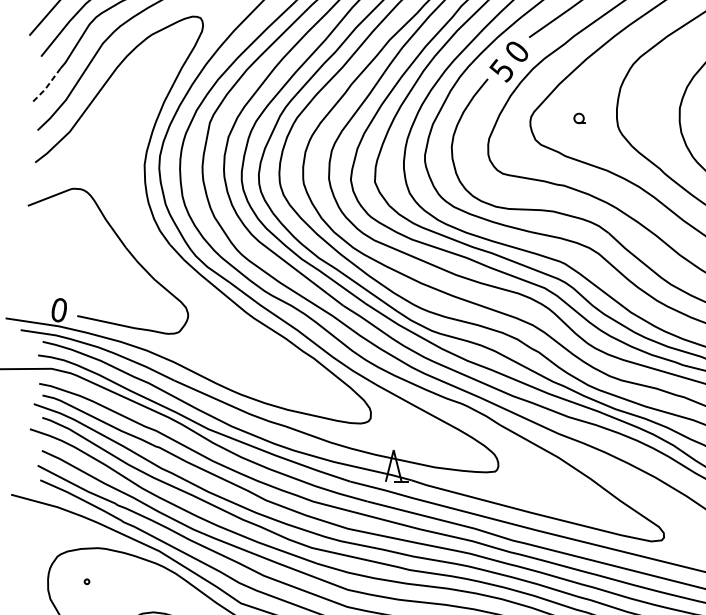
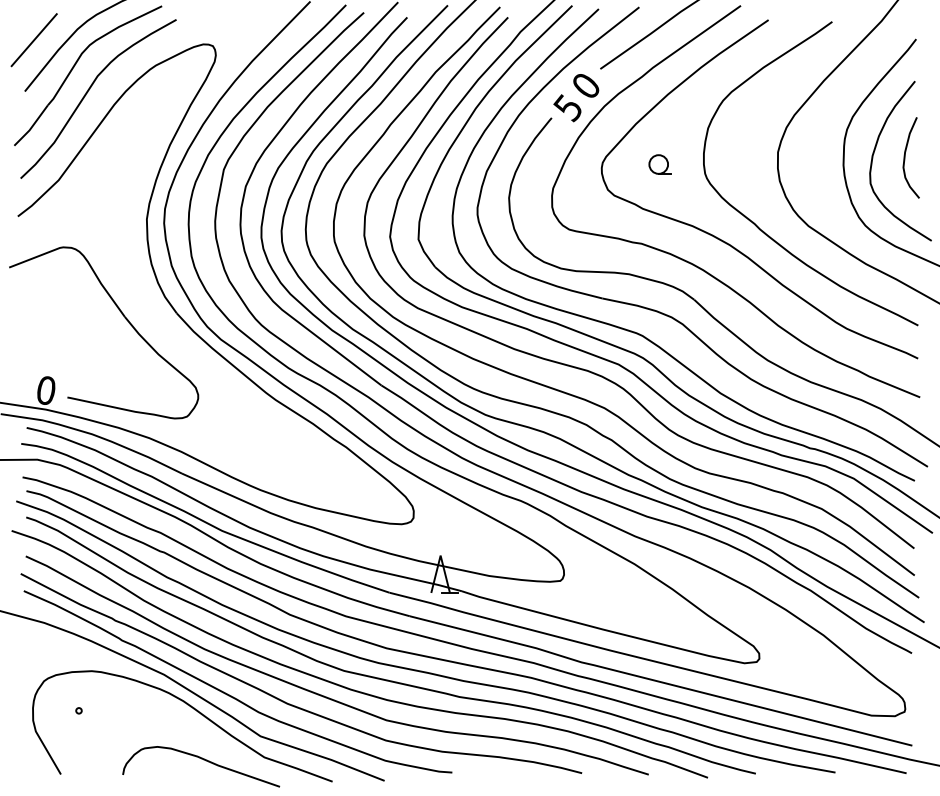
line: (46, 87) -> (31, 127), dashed -> solid
part: (579, 118) -> (659, 164), size x1.67

